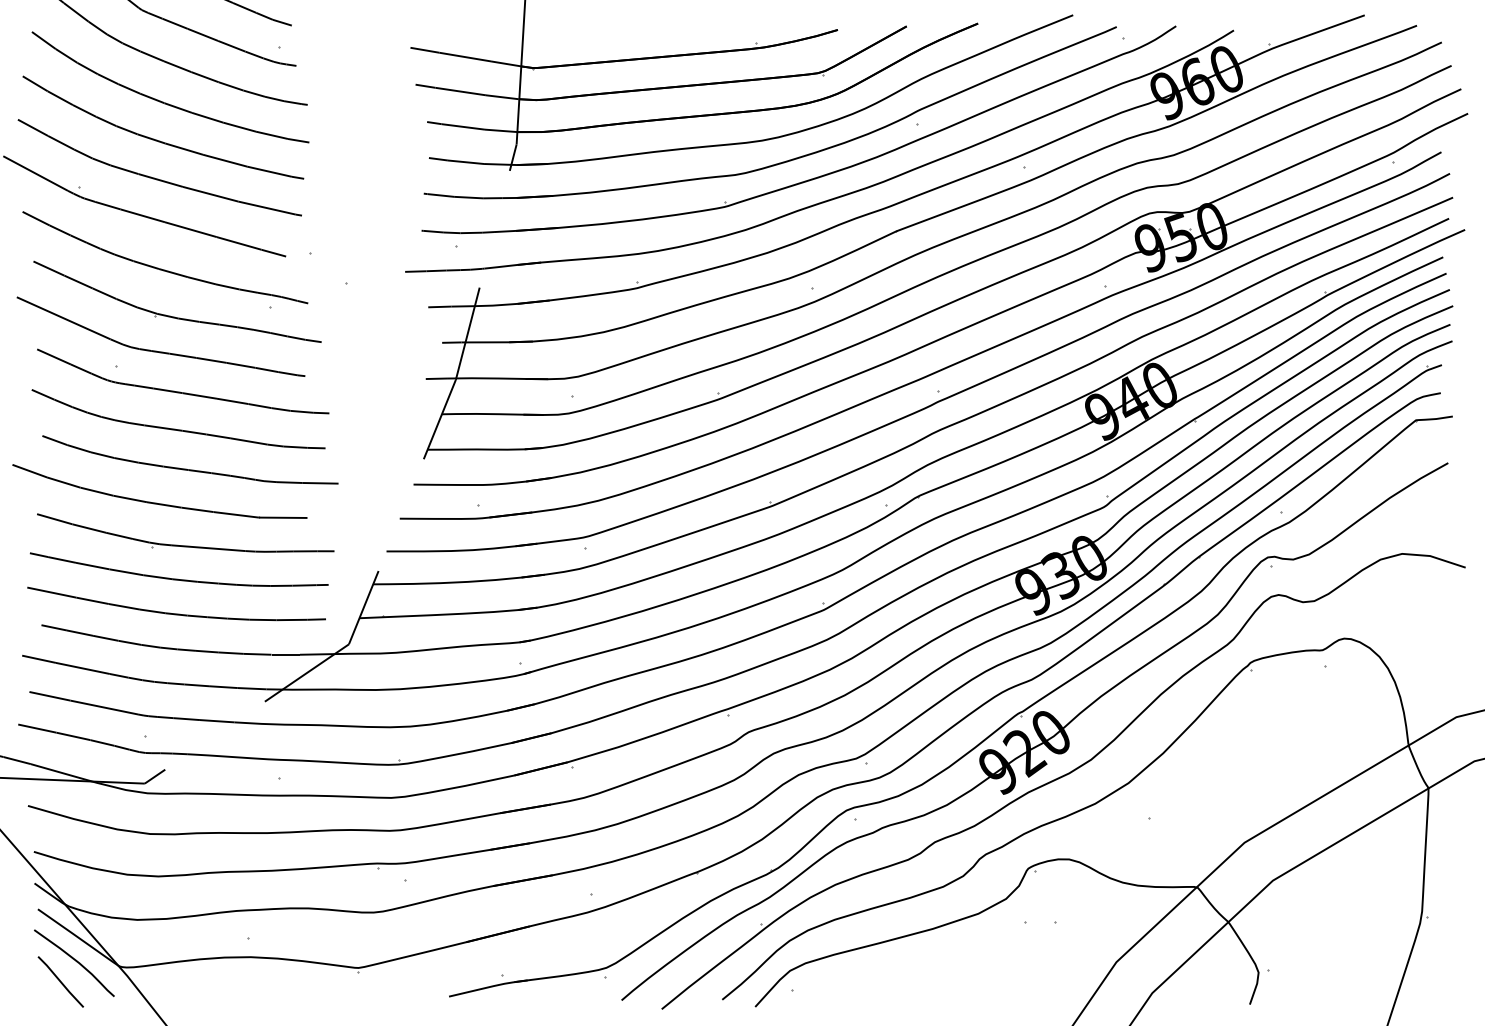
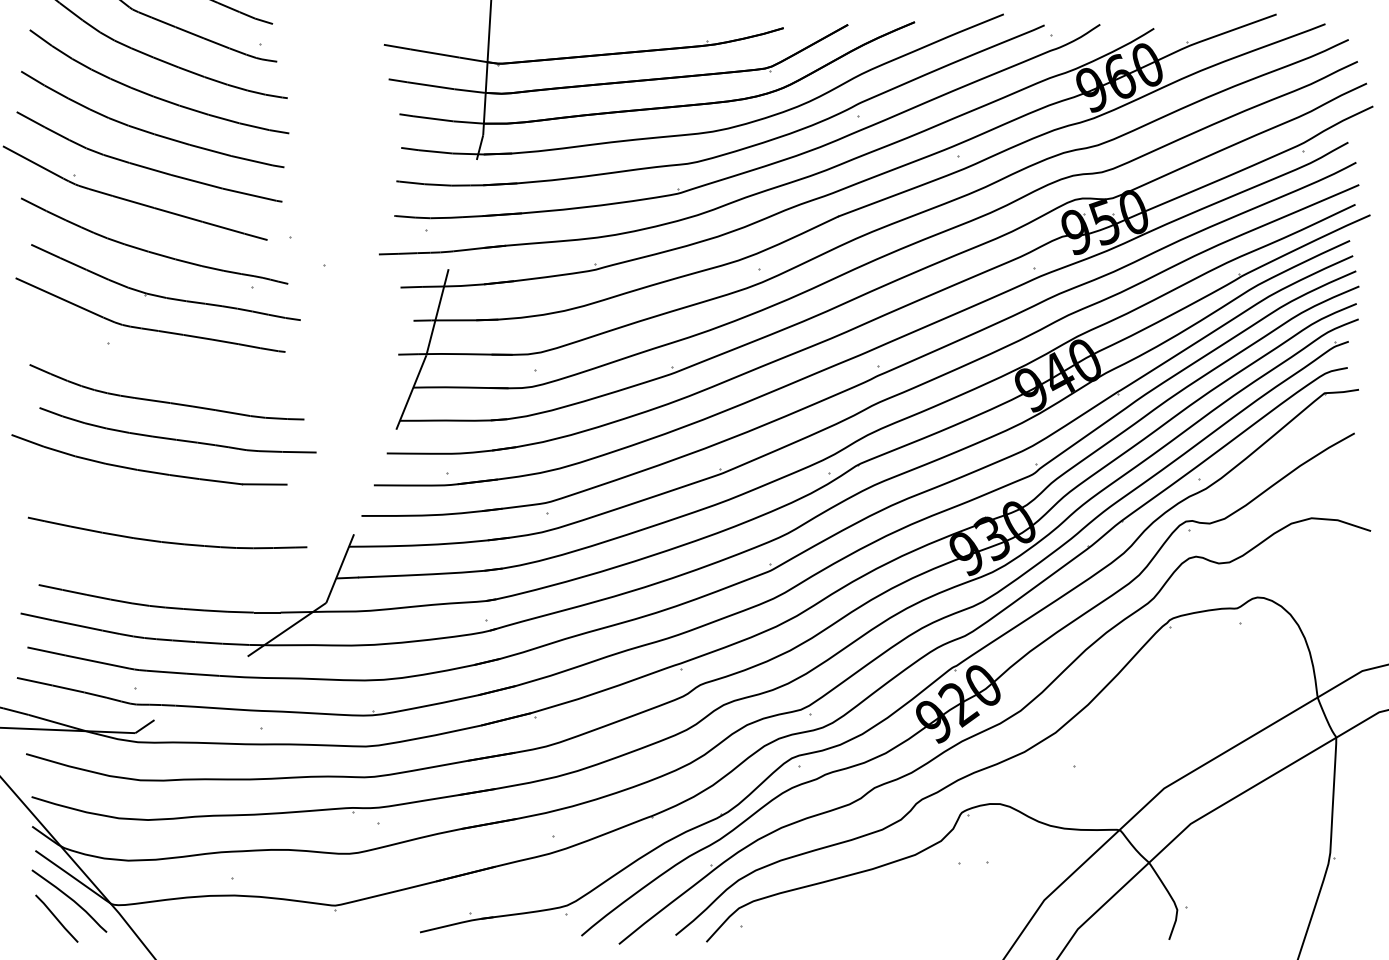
curve: (180, 391) -> (168, 366), removed
part: (185, 545) -> (173, 510), removed
curve: (176, 613) -> (165, 574), removed

